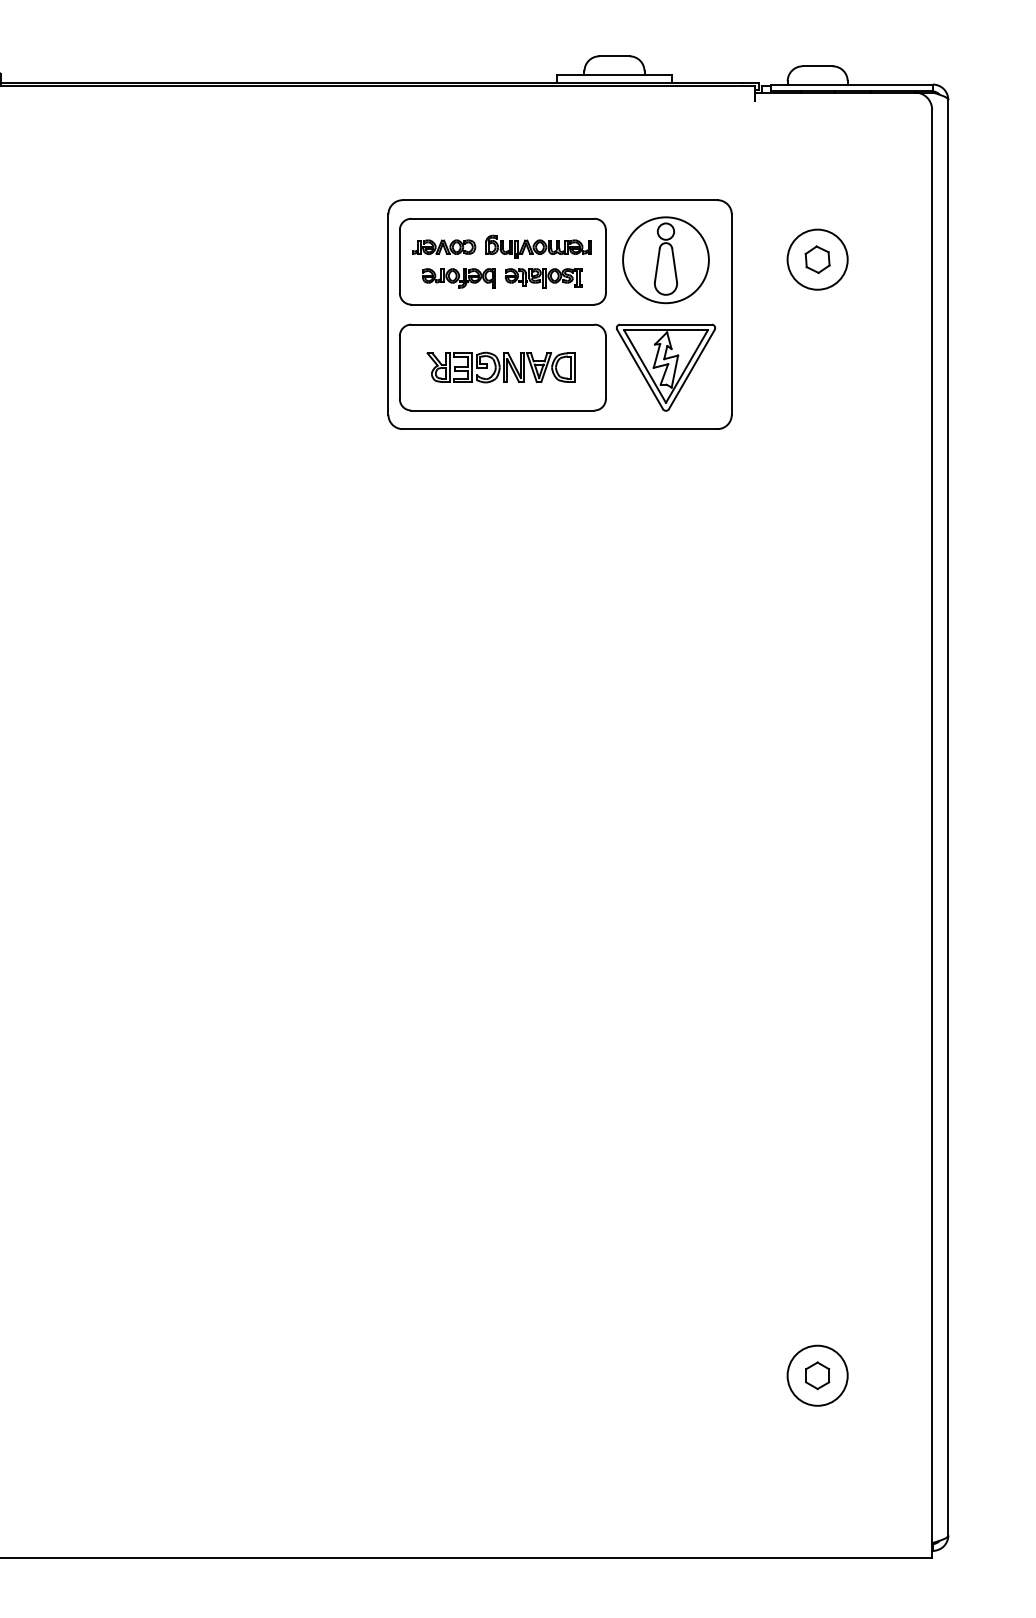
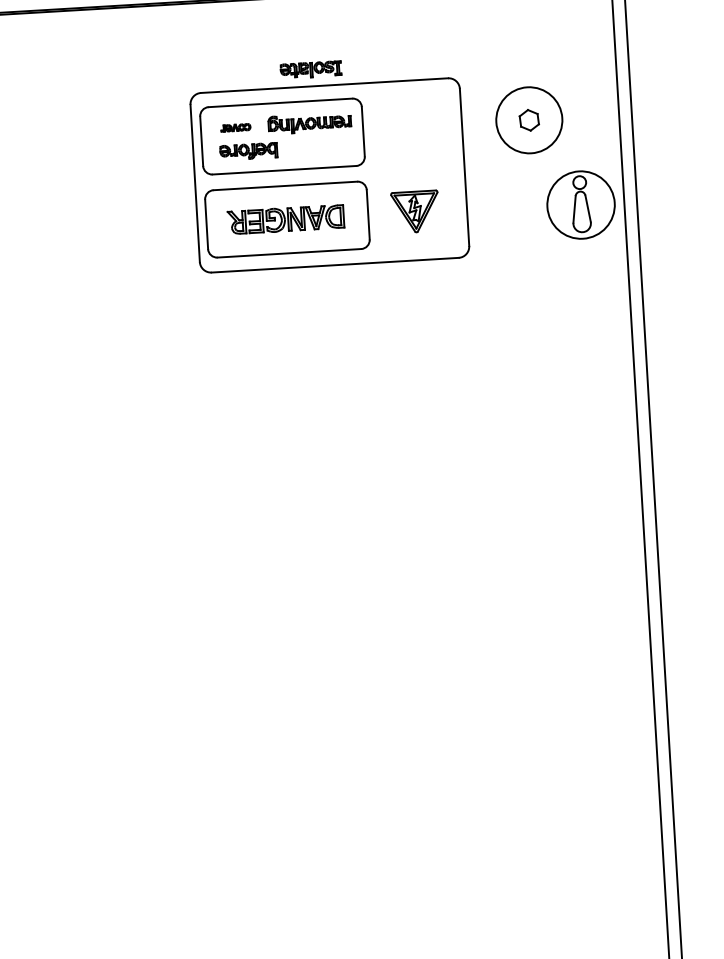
part: (444, 246) -> (236, 127), size x0.6
circle: (817, 259) -> (529, 120), size x1.4
part: (665, 260) -> (580, 205), moved
part: (543, 278) -> (310, 70), moved
part: (665, 367) -> (415, 211), size x0.6

